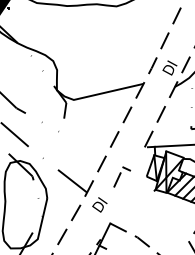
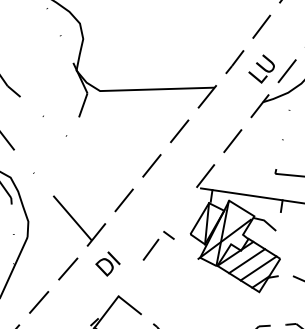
text: (170, 64) -> (262, 65), DI -> LU
part: (122, 176) -> (160, 245), moved

